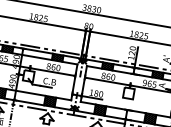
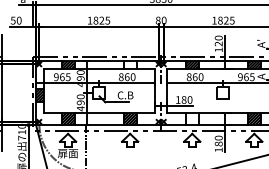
hatch: (57, 57) -> (129, 64), removed
hatch: (99, 110) -> (191, 119), removed

